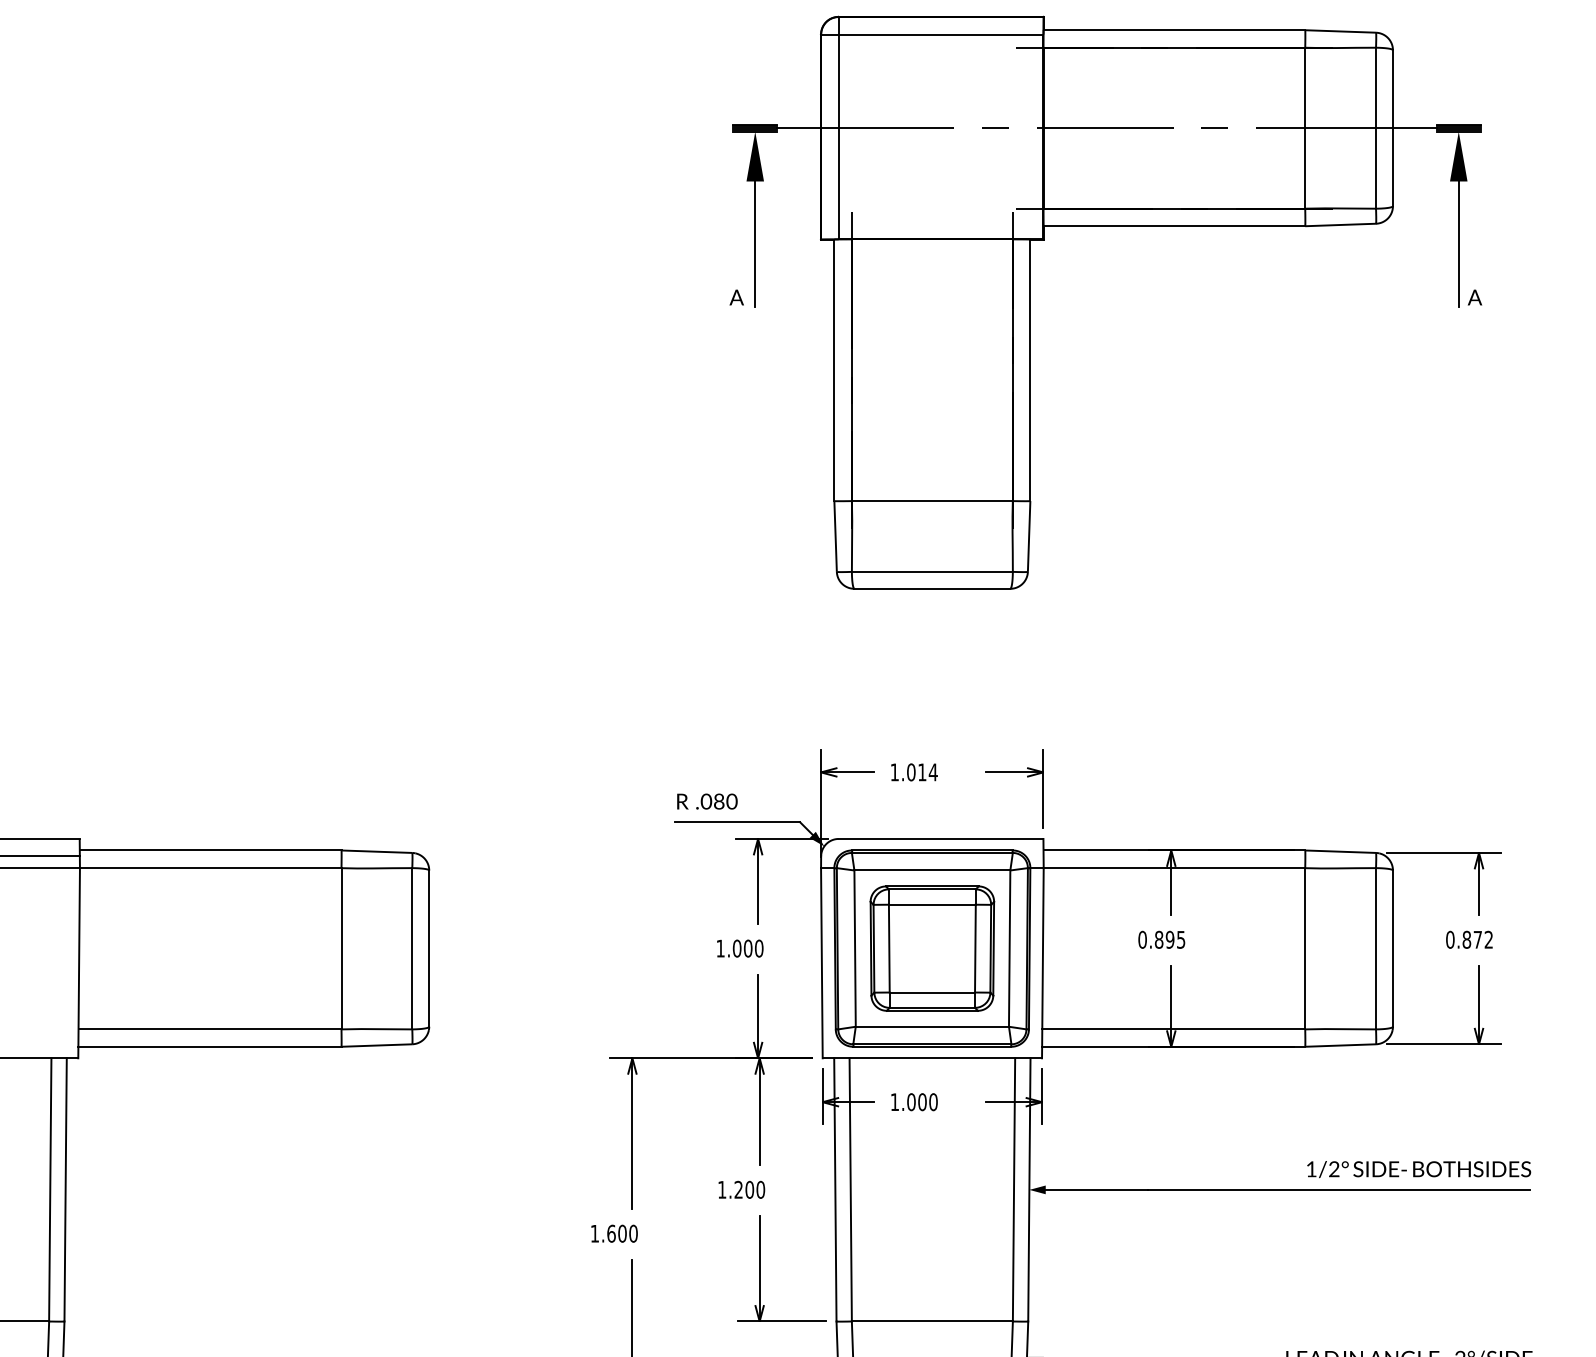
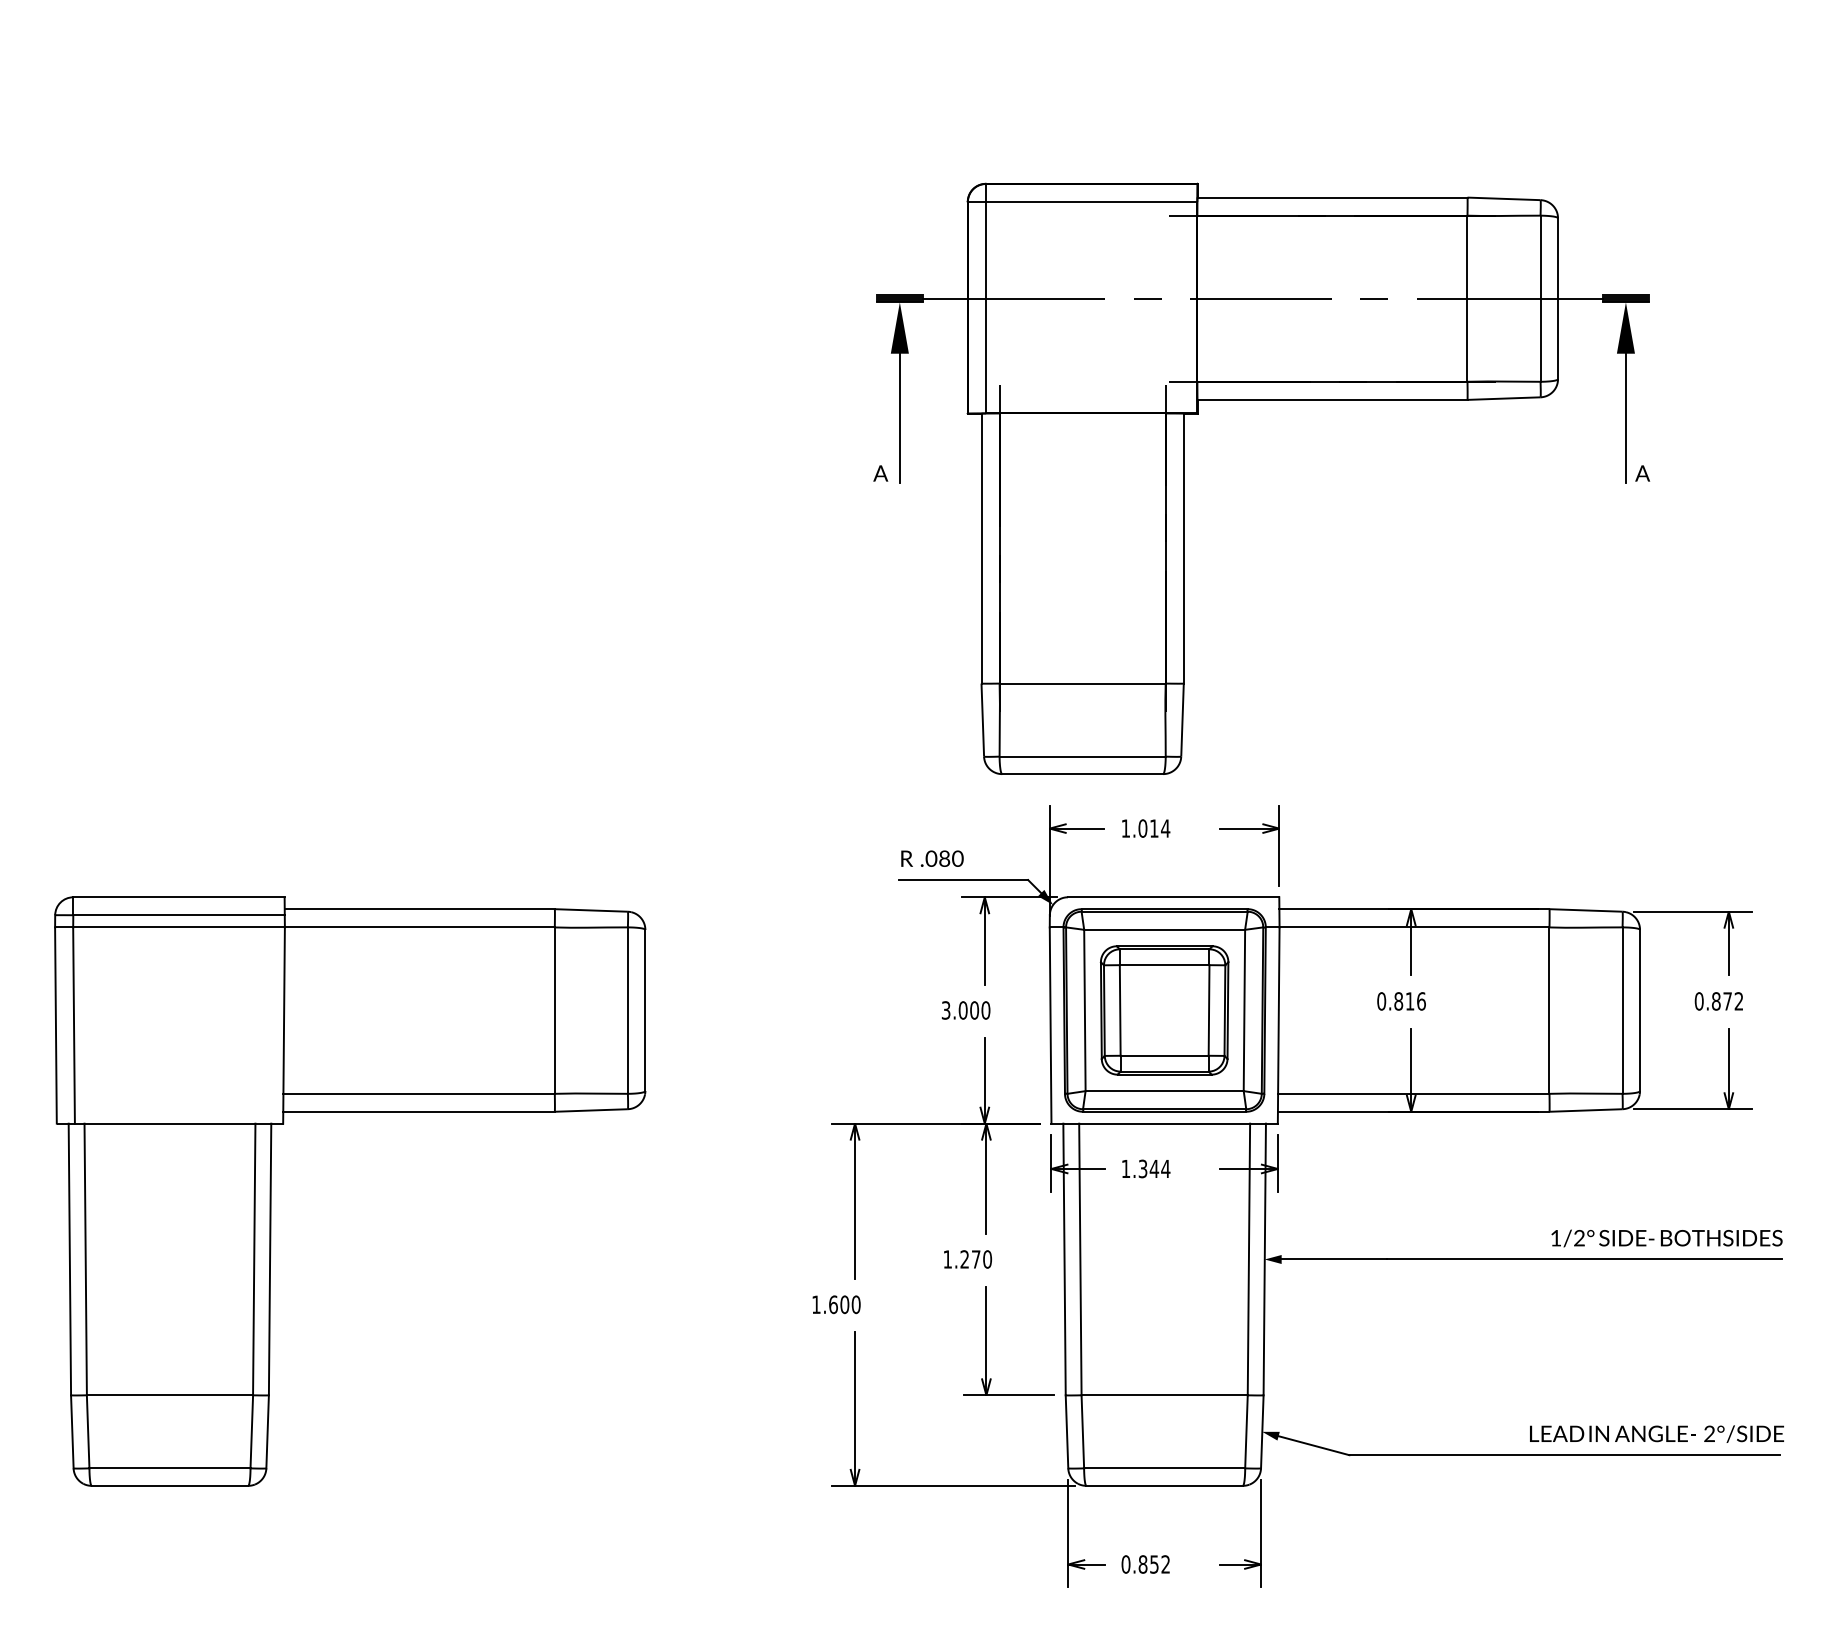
part: (1031, 302) -> (1184, 478), moved
text: (1175, 939) -> (1415, 1001), 0.895 -> 0.816
text: (720, 948) -> (945, 1010), 1.000 -> 3.000
text: (922, 1101) -> (1154, 1168), 1.000 -> 1.344
text: (749, 1189) -> (975, 1259), 1.200 -> 1.270

